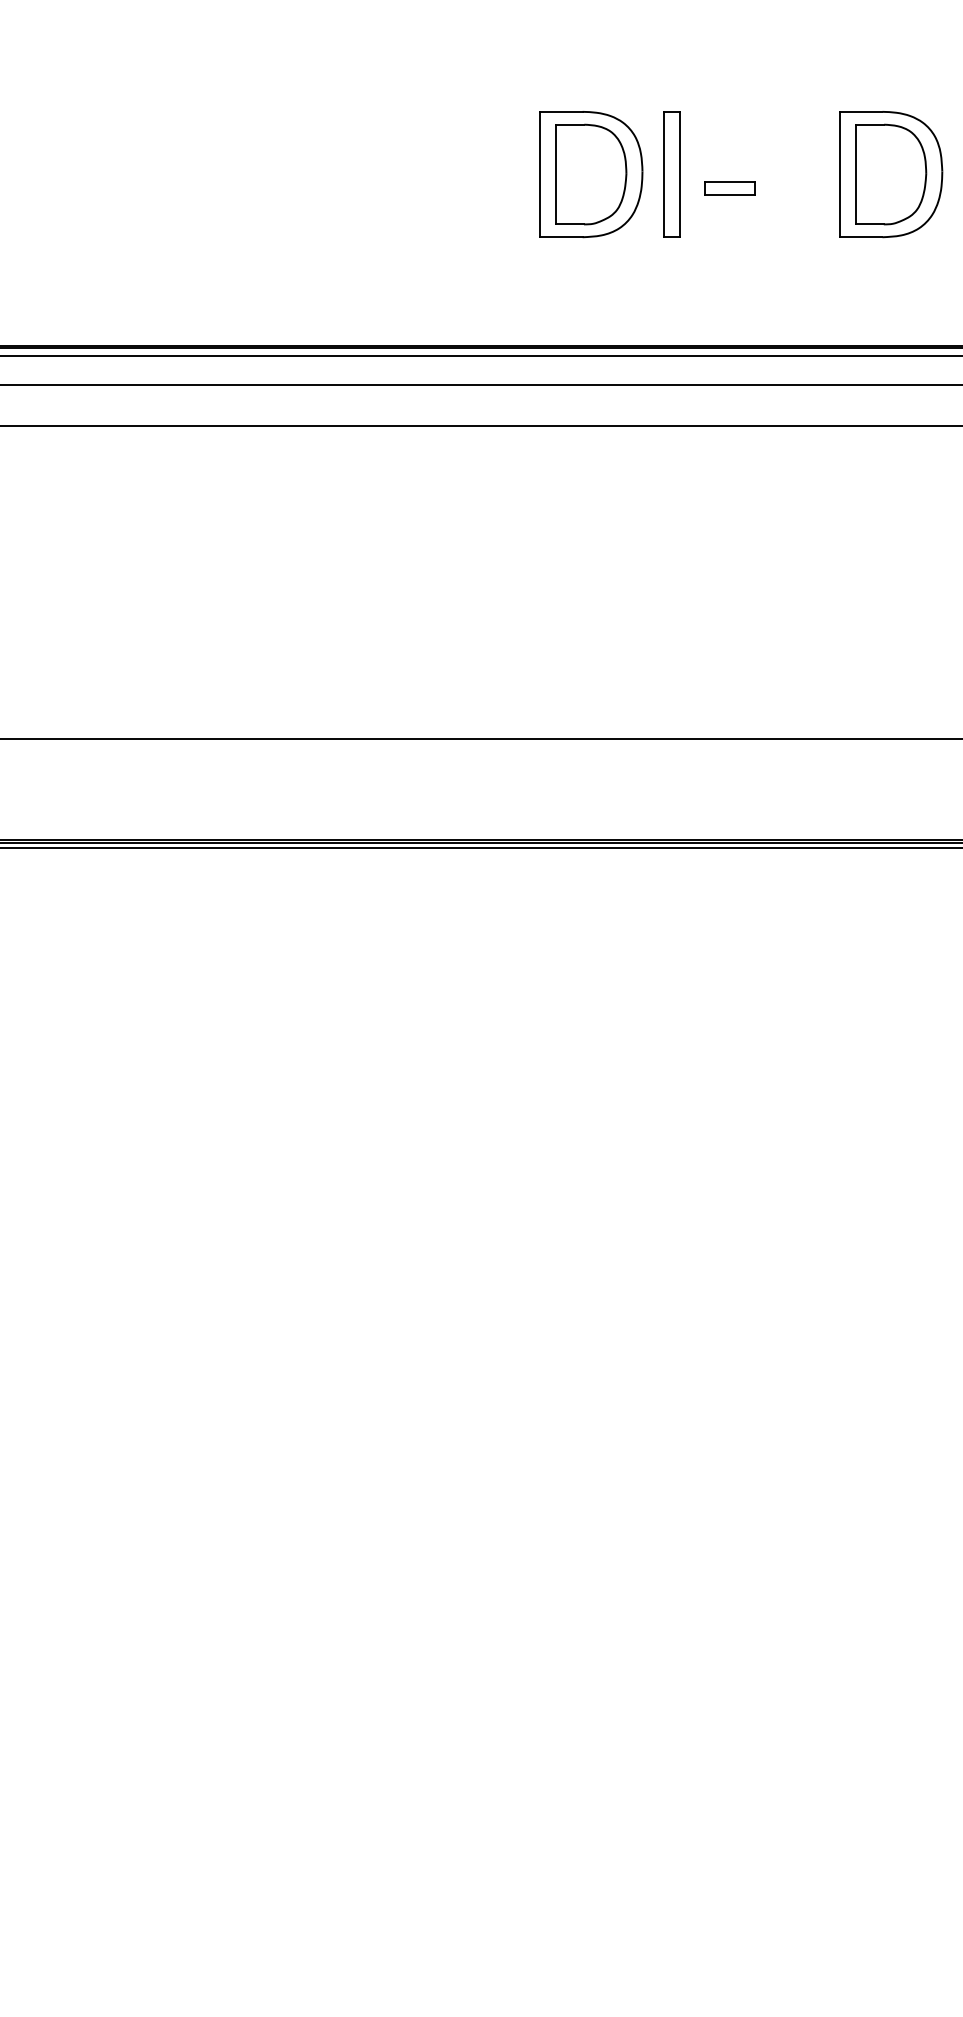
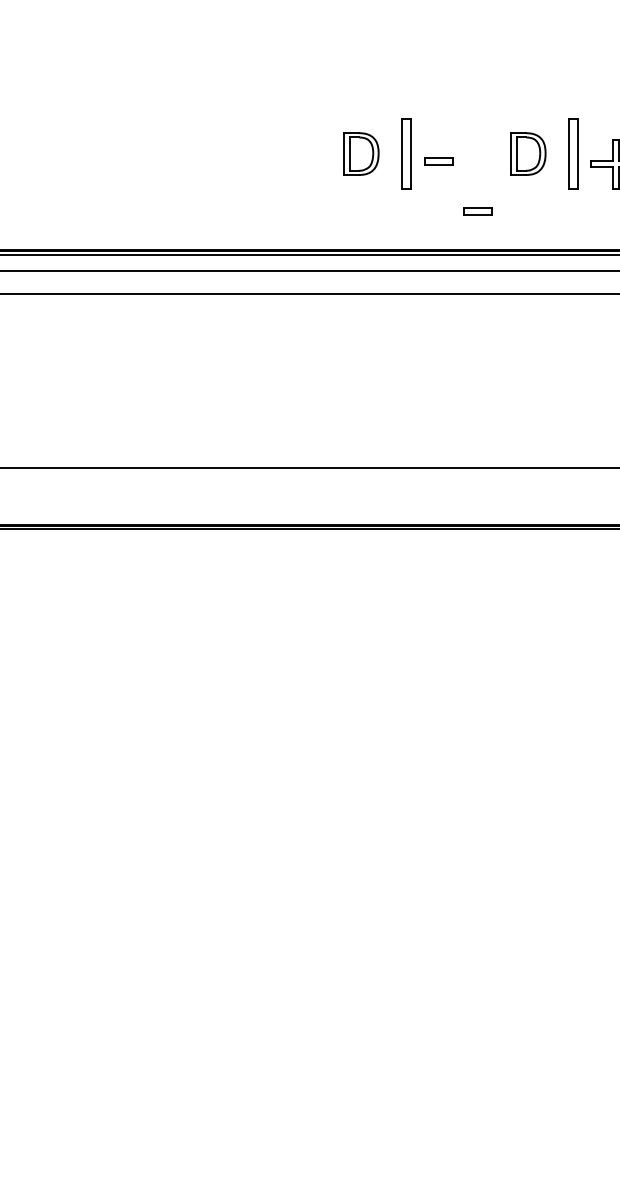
part: (591, 173) -> (361, 153), size x0.6
part: (891, 173) -> (528, 153), size x0.6
part: (799, 277) -> (477, 211), added

